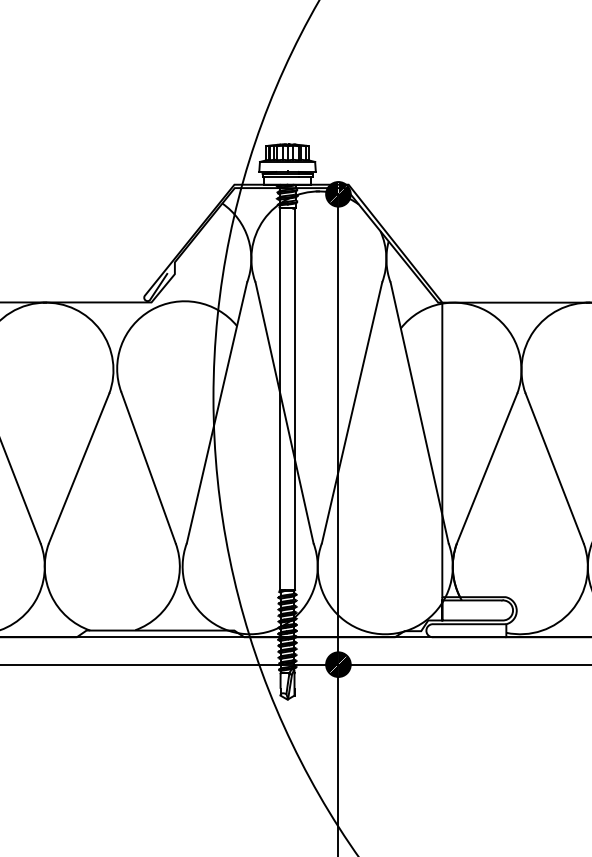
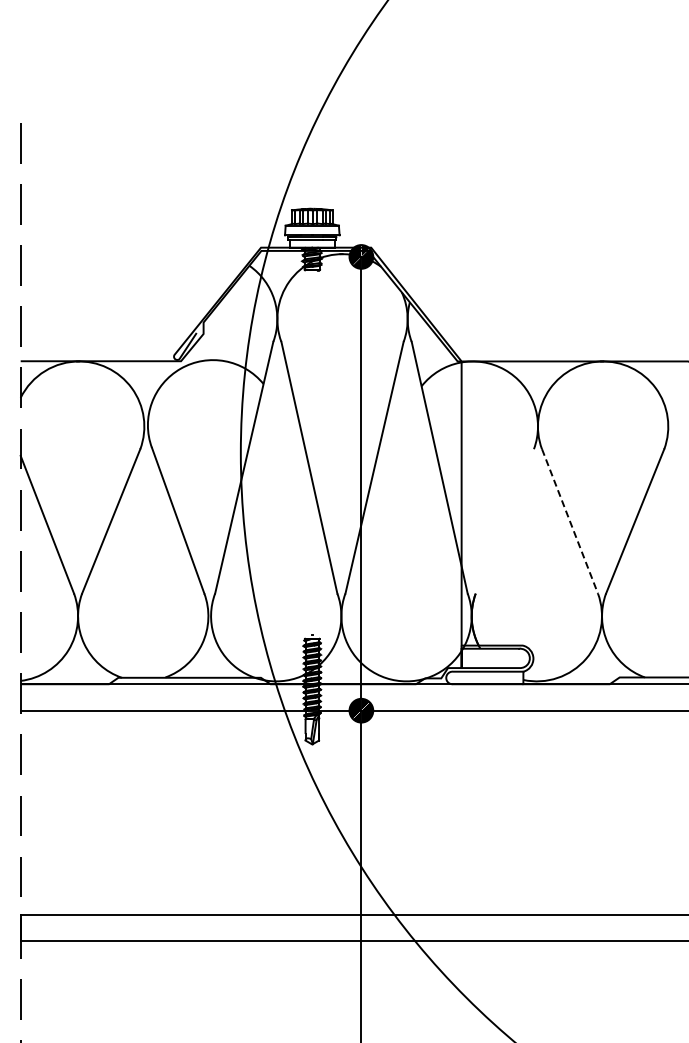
line: (280, 399) -> (305, 454), removed
line: (295, 399) -> (319, 454), removed
line: (486, 468) -> (504, 521), removed
line: (555, 468) -> (570, 521), solid -> dashed

